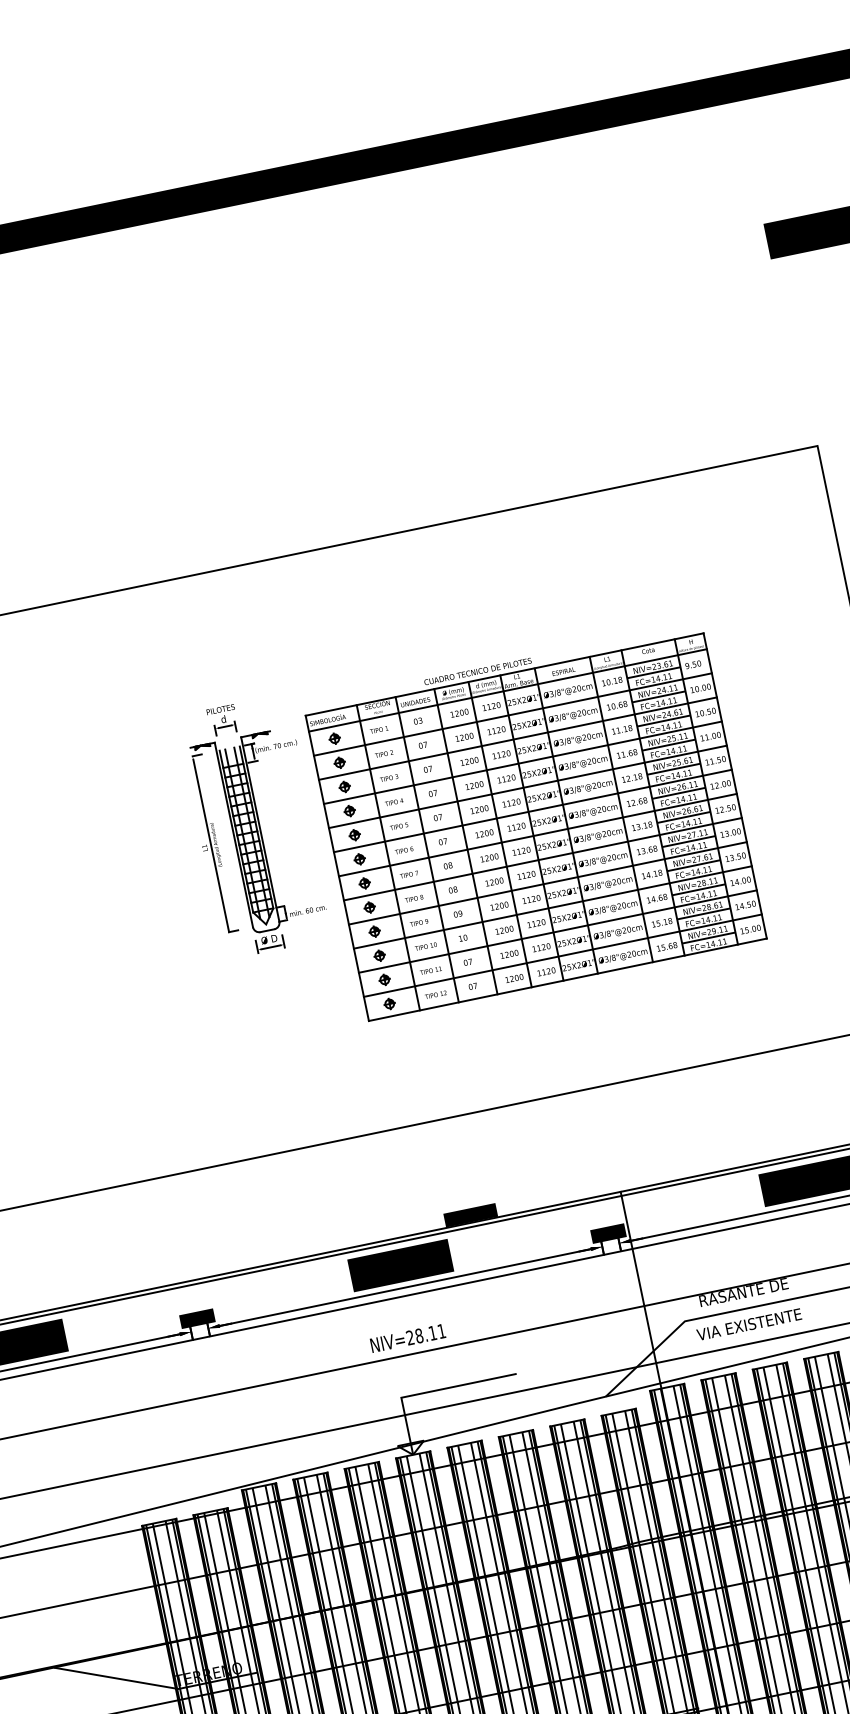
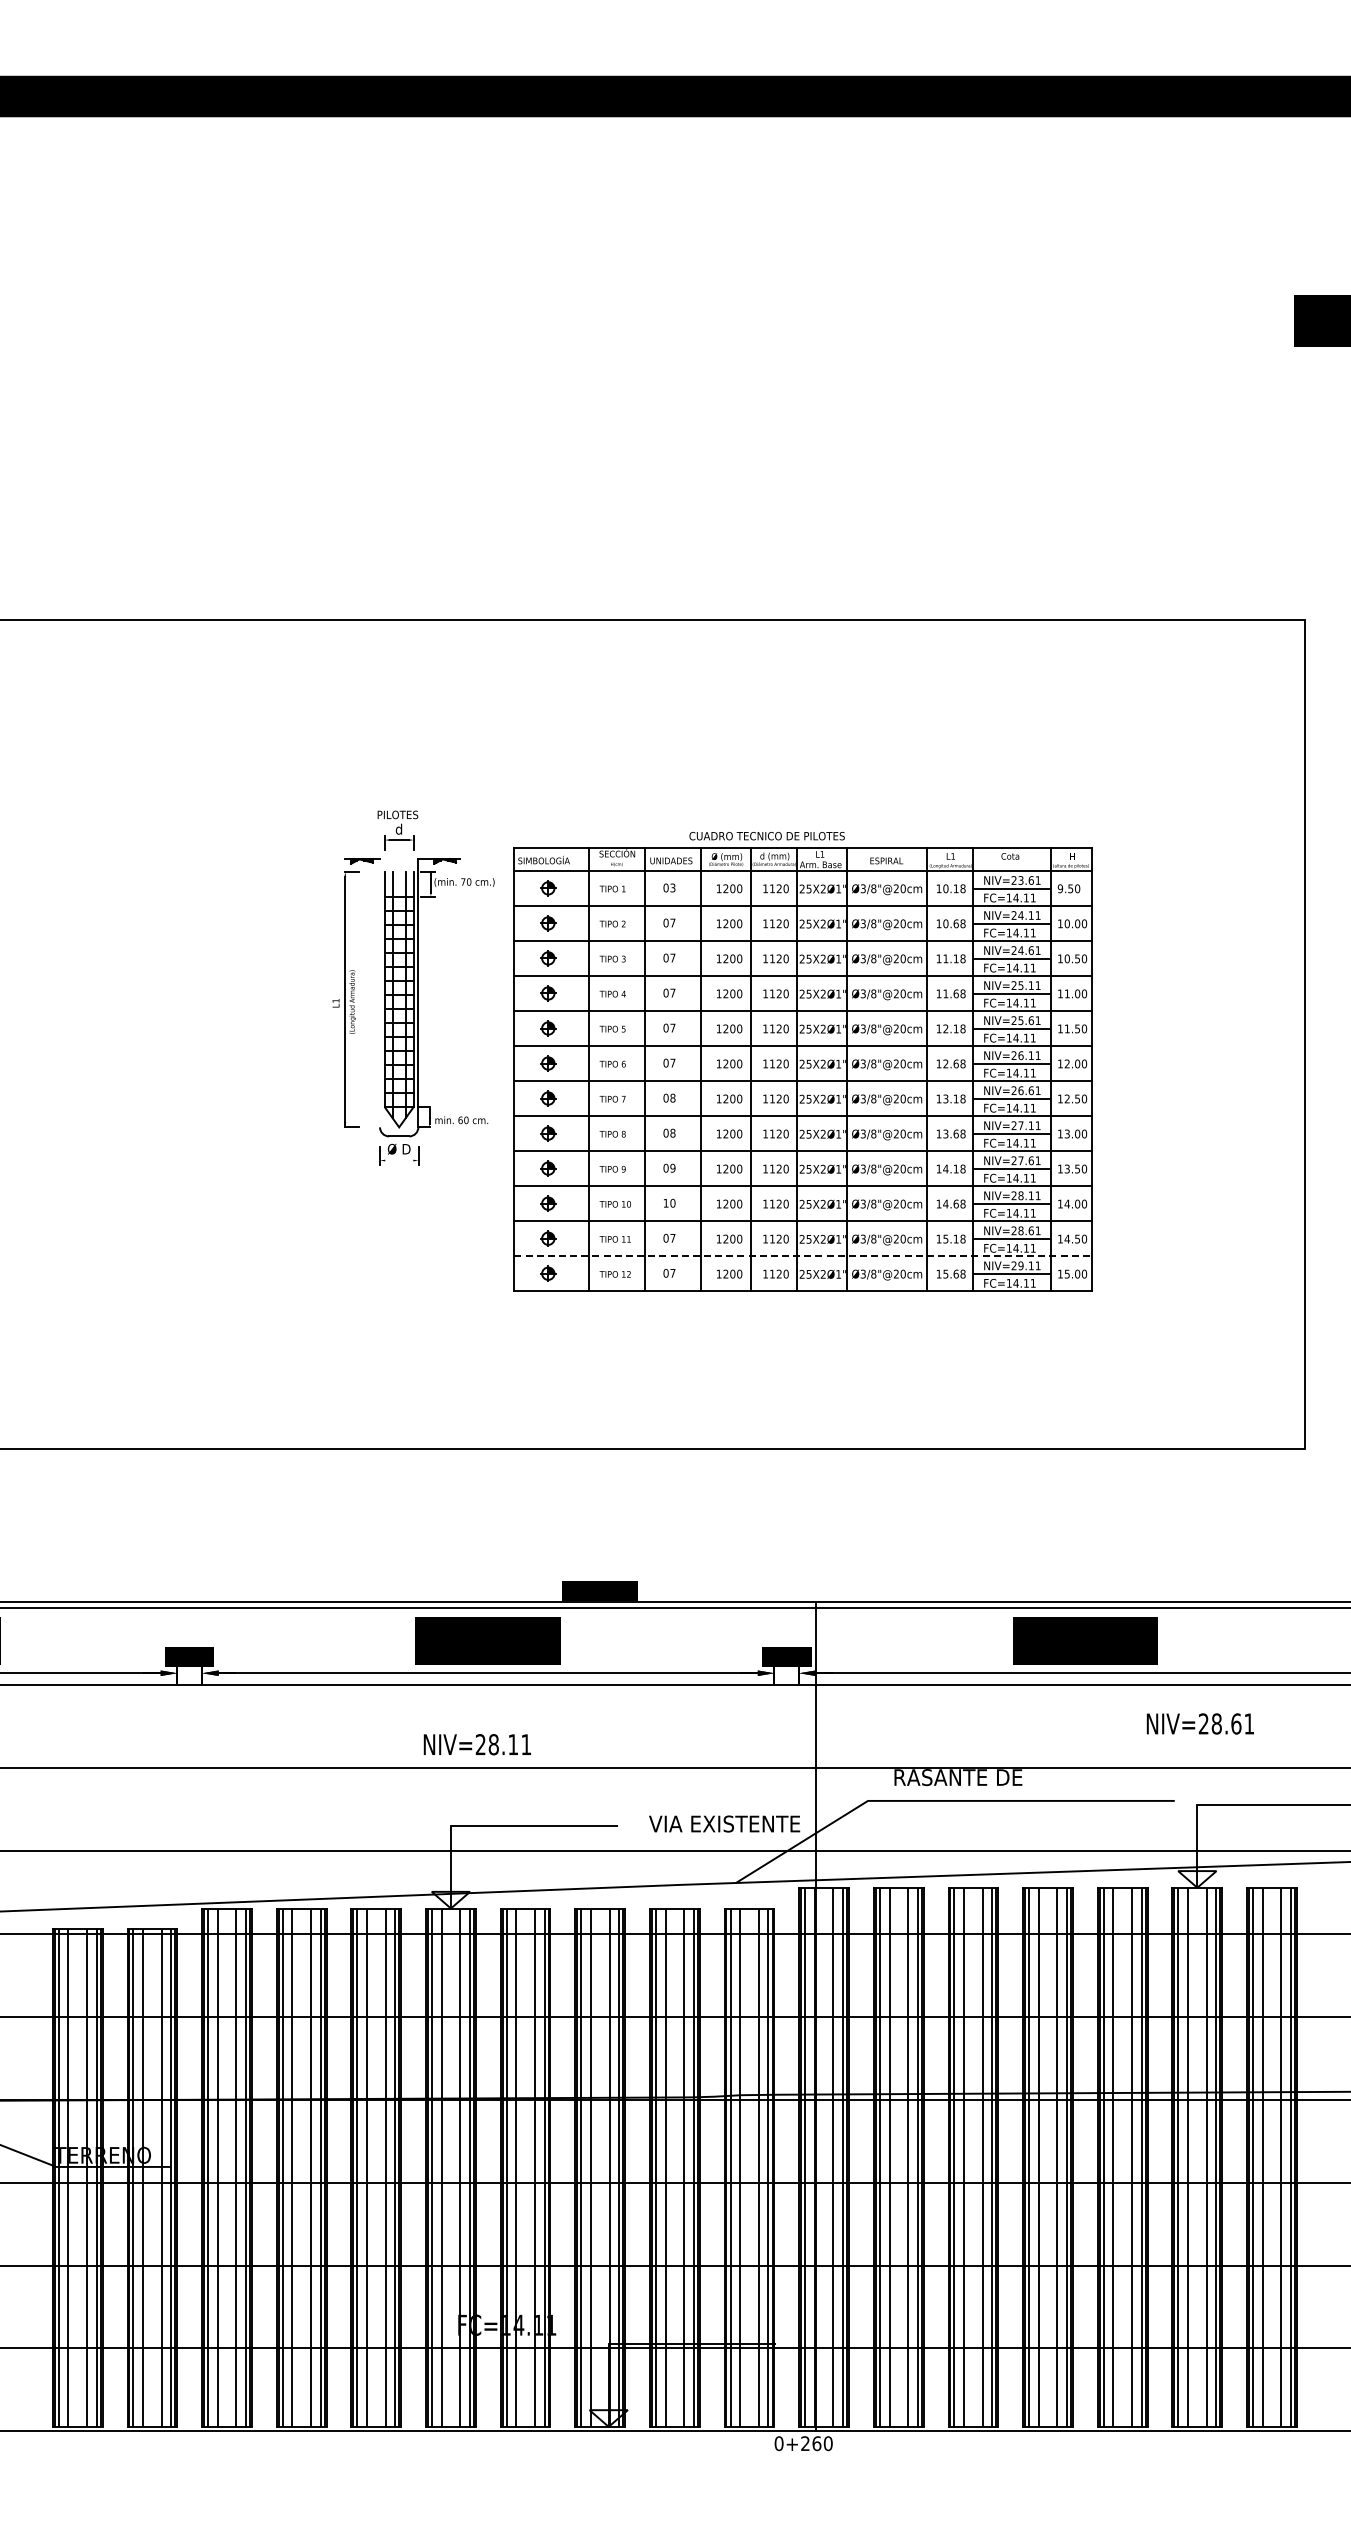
line: (234, 835) -> (380, 993), removed
line: (271, 947) -> (399, 1160), removed
line: (562, 955) -> (803, 1256), solid -> dashed
text: (749, 1324) -> (724, 1823), moved

